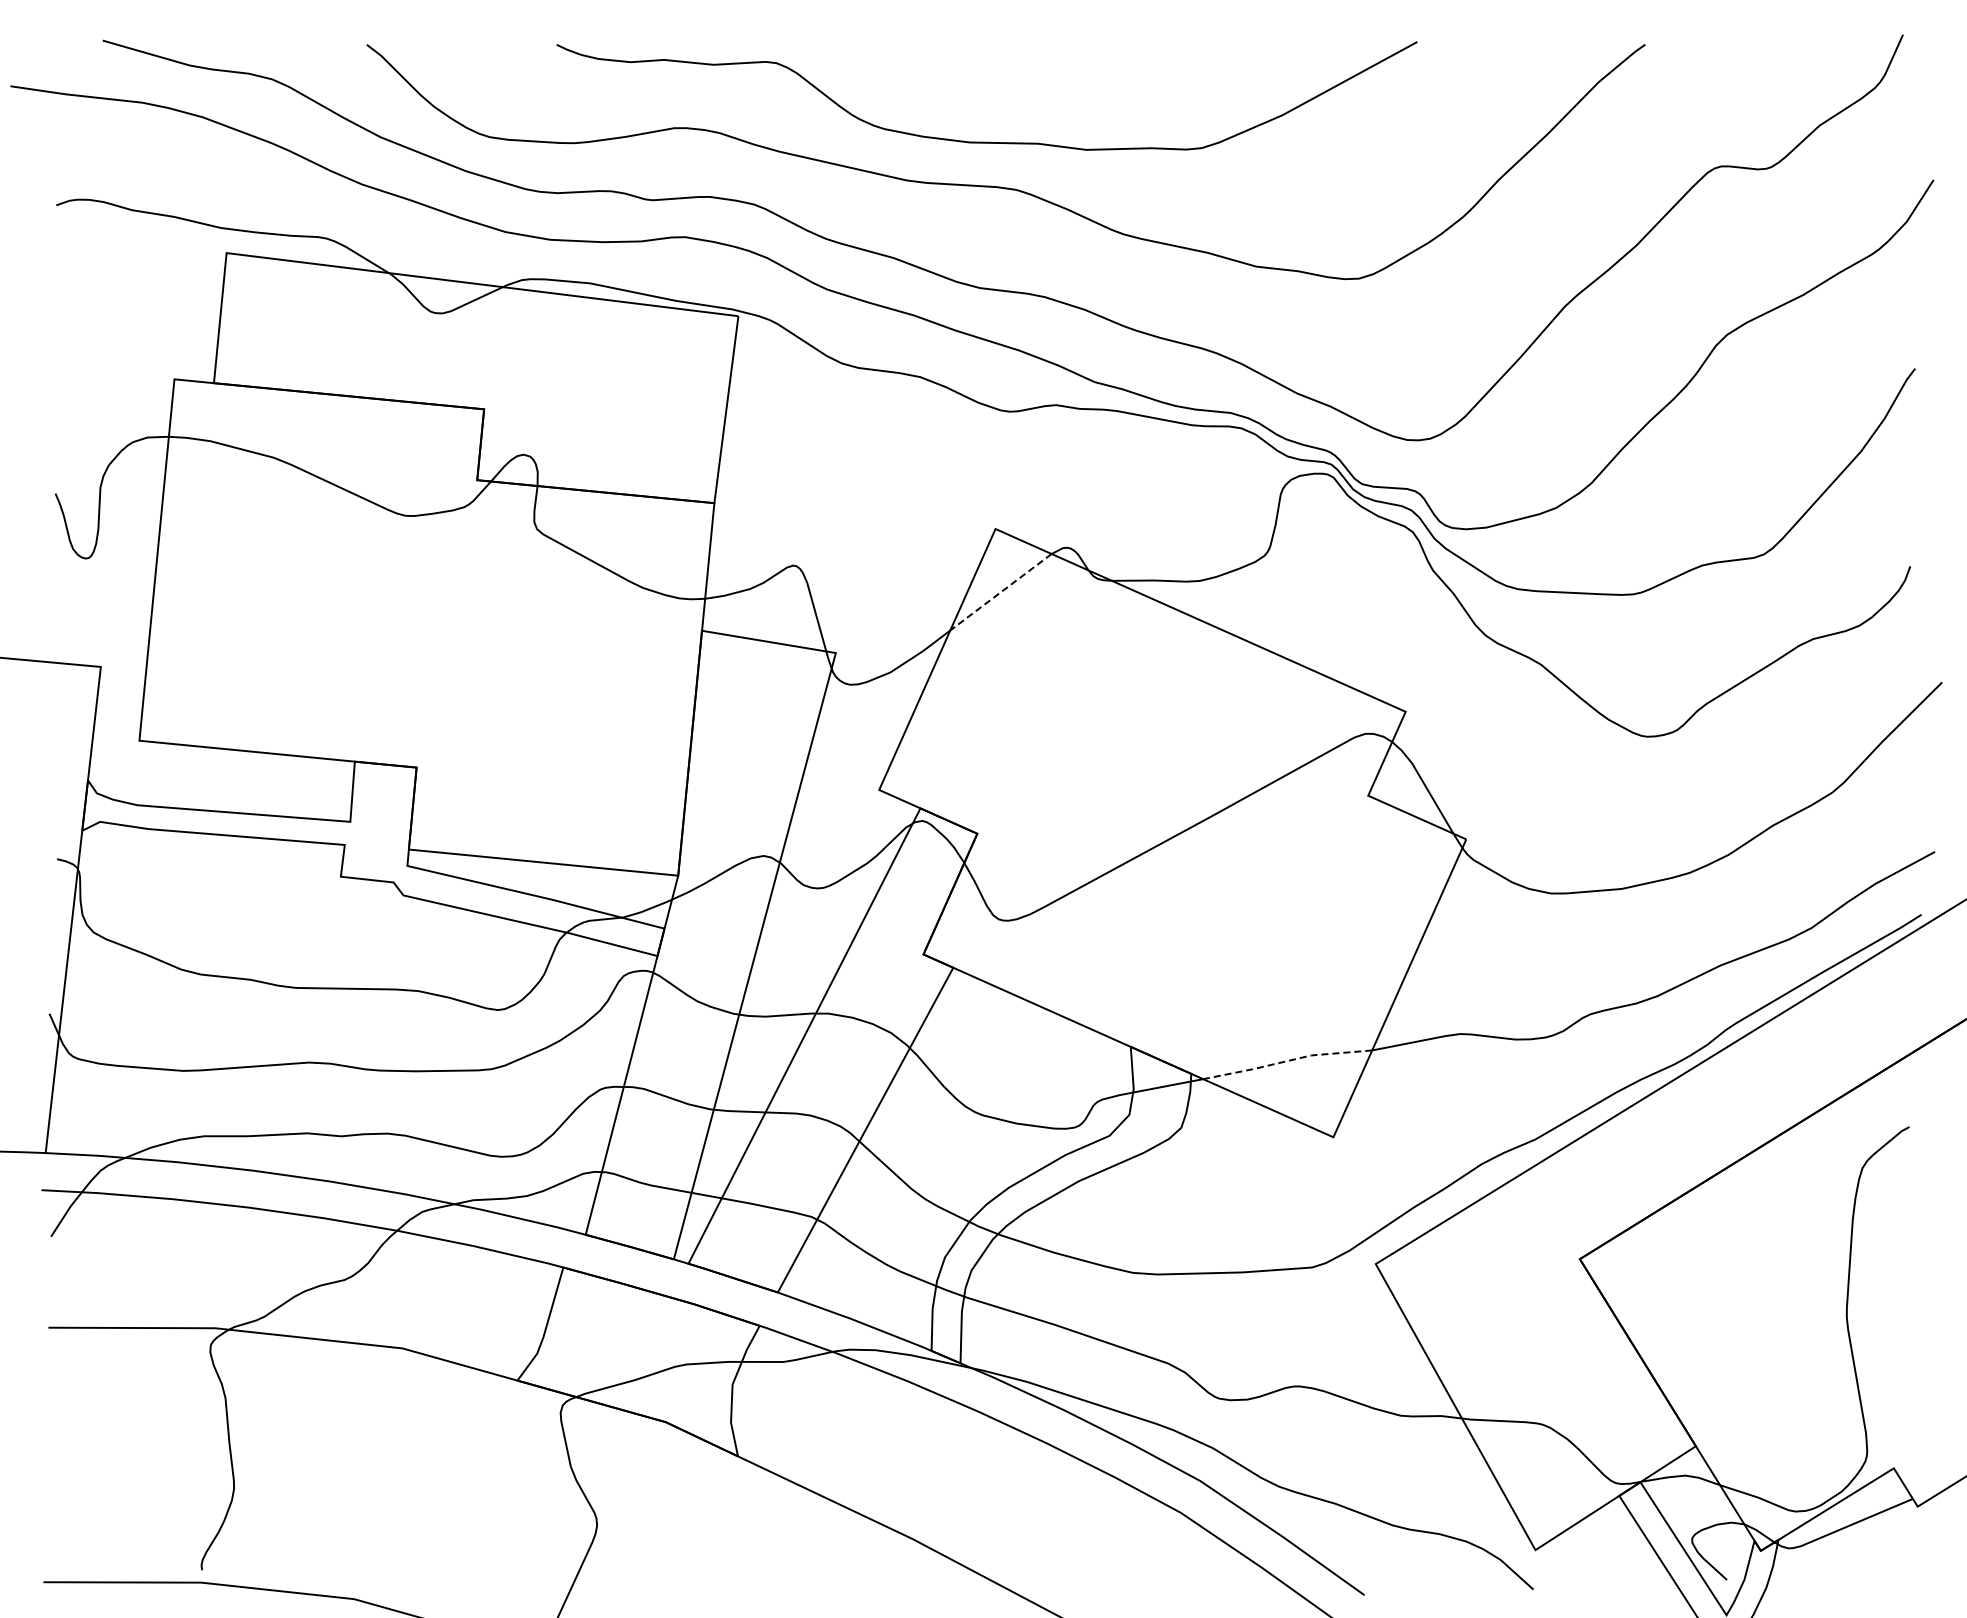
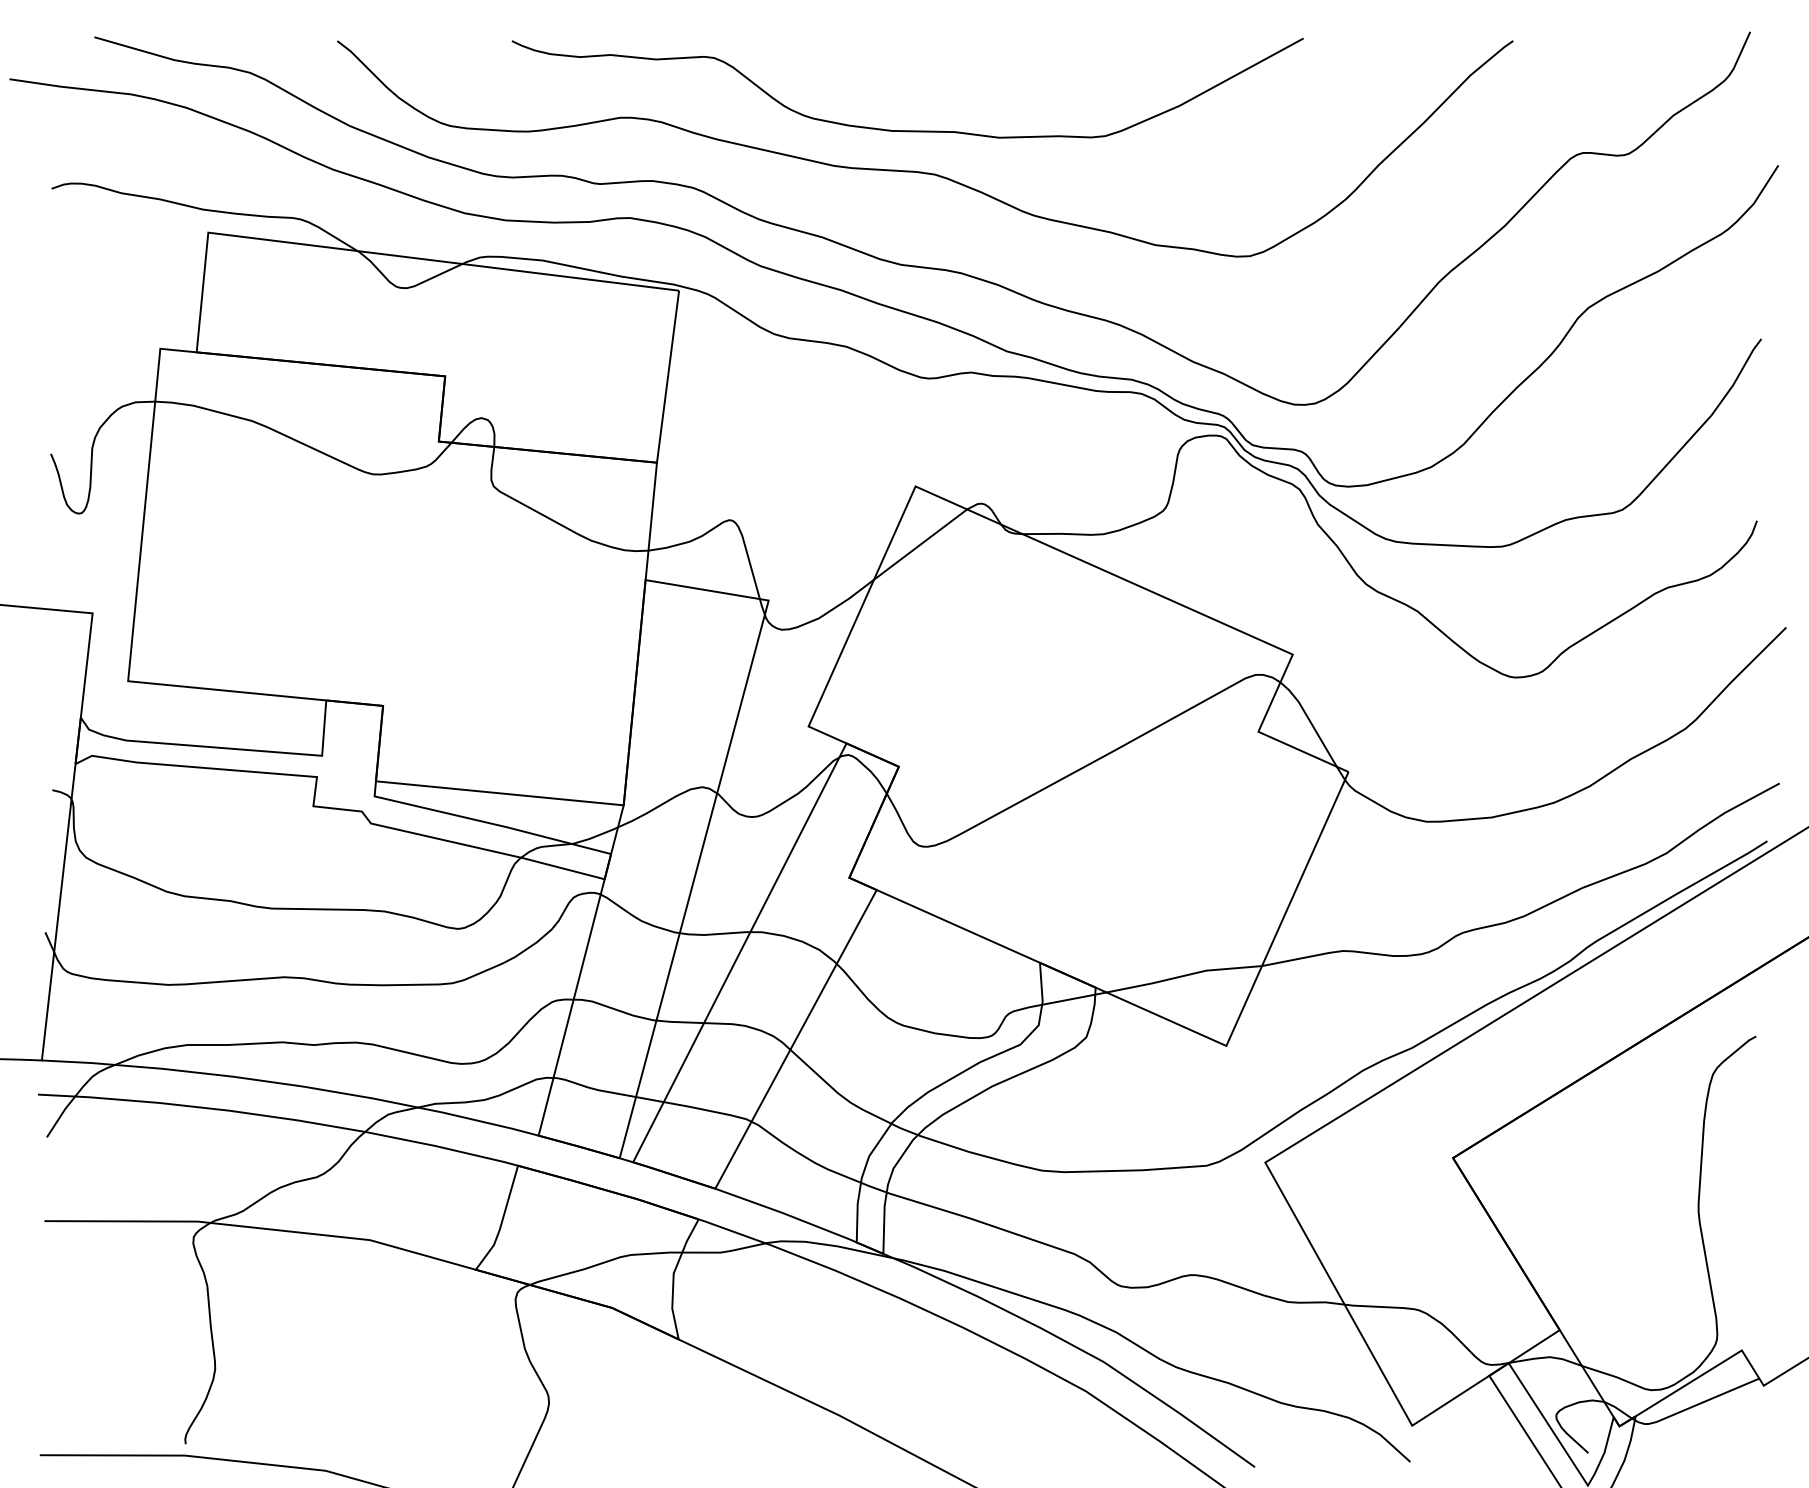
line: (1000, 592) -> (920, 544), dashed -> solid
line: (1287, 1061) -> (1184, 976), dashed -> solid

